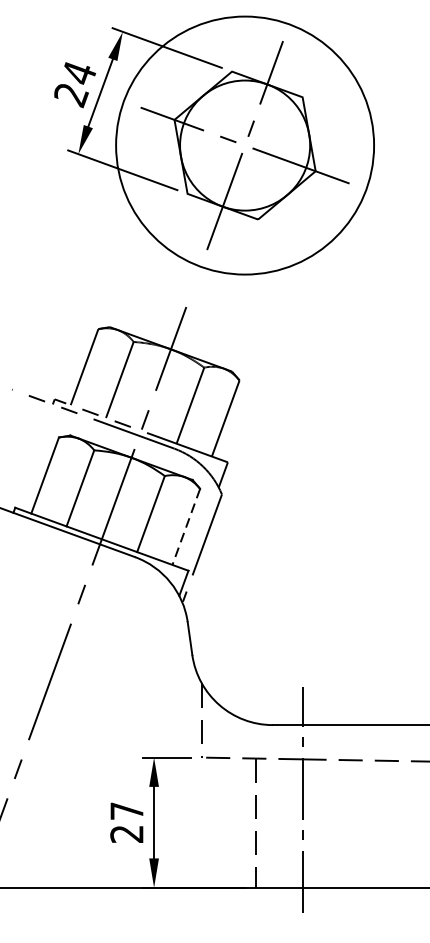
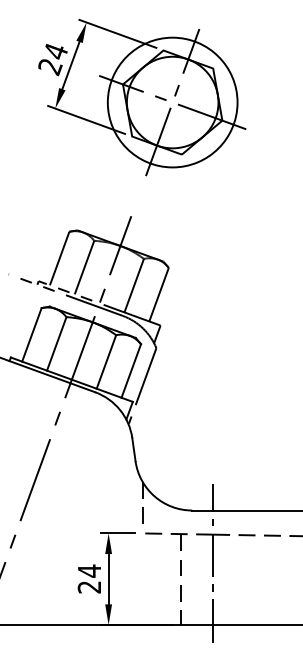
circle: (244, 145) -> (172, 102), size x0.71
line: (186, 527) -> (131, 371), dashed -> solid
text: (126, 810) -> (89, 570), 27 -> 24

